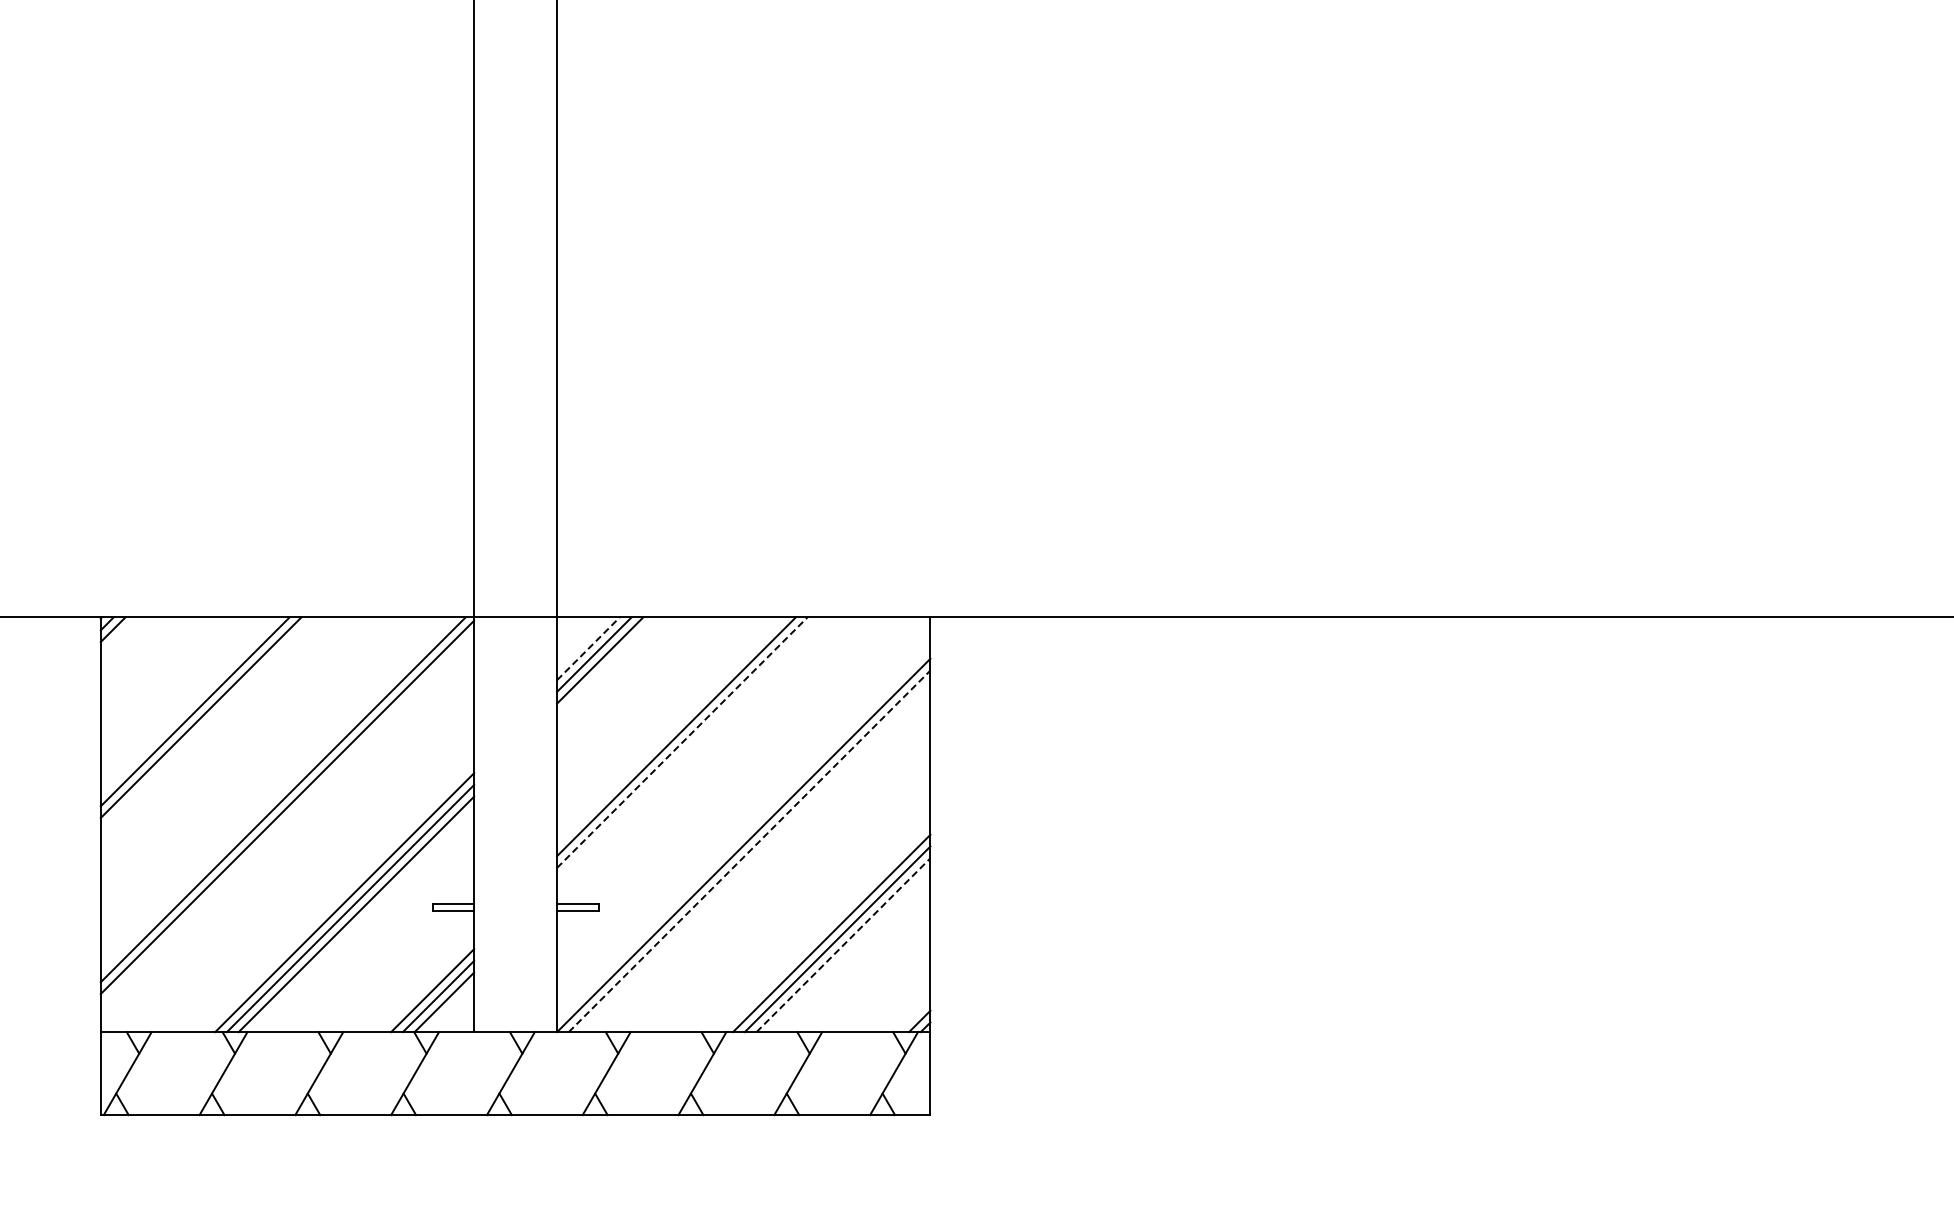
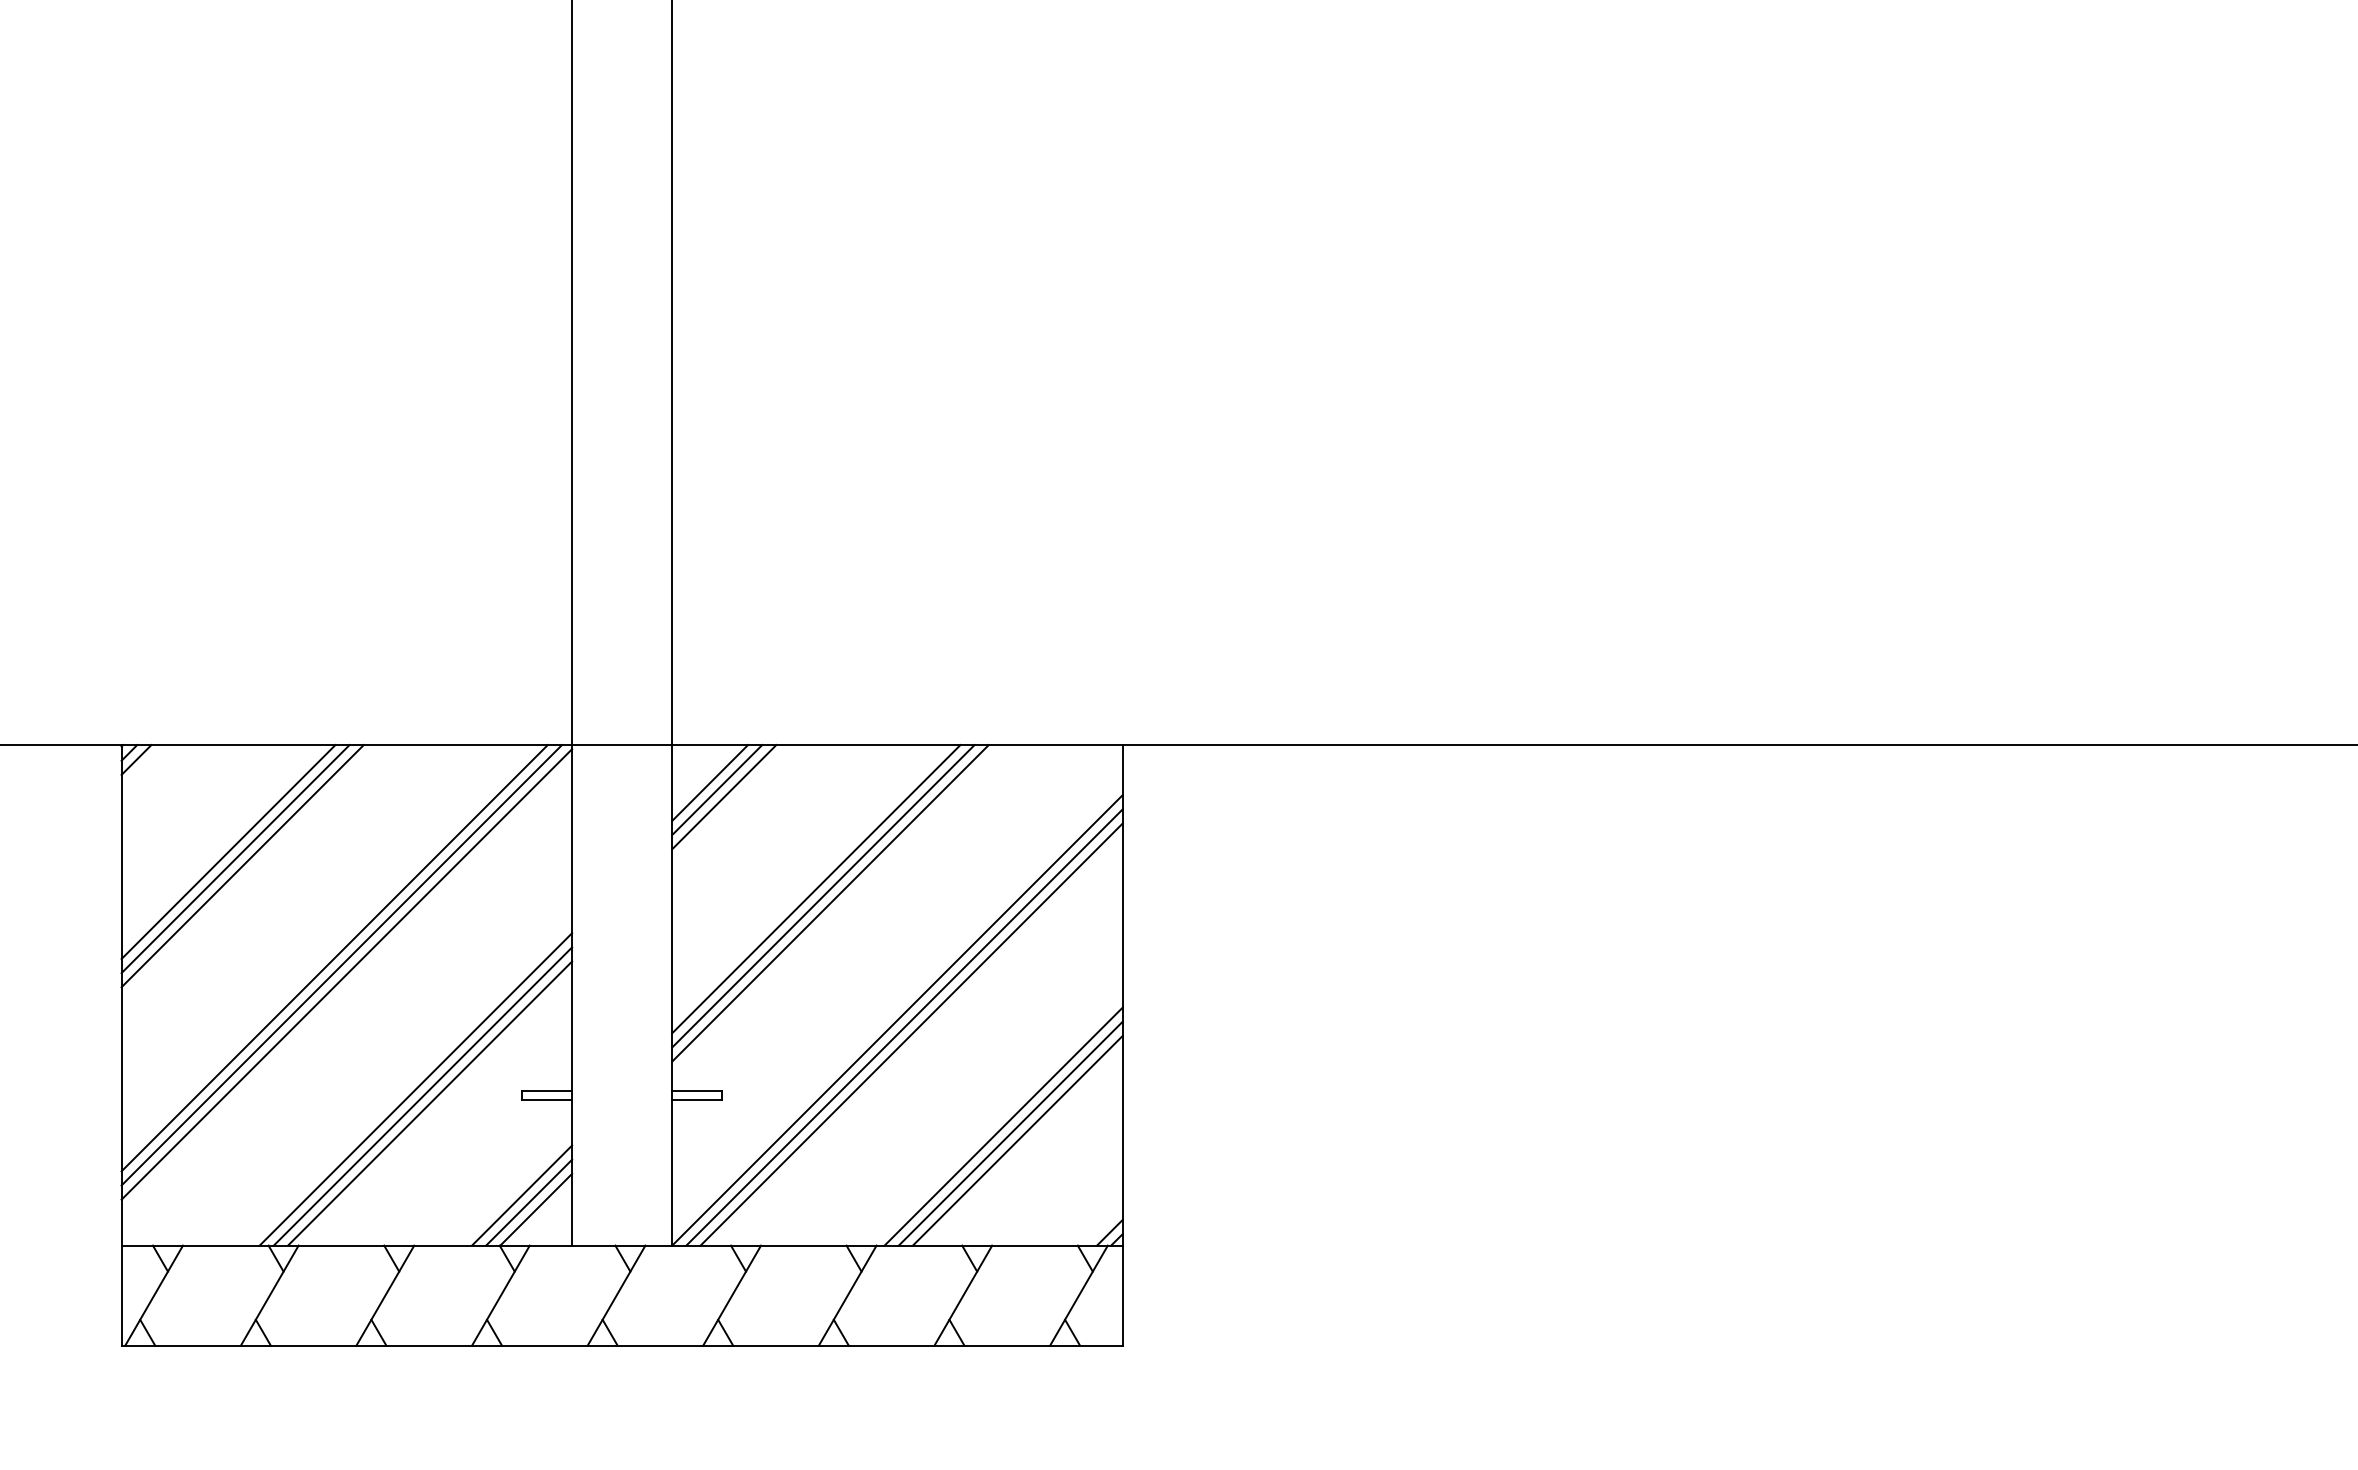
line: (588, 648) -> (710, 782), dashed -> solid
line: (189, 705) -> (228, 851), added
line: (682, 742) -> (823, 896), dashed -> solid
line: (688, 748) -> (830, 903), added
line: (276, 793) -> (333, 957), added
line: (749, 851) -> (904, 1027), dashed -> solid
line: (755, 857) -> (911, 1034), added
line: (843, 945) -> (1017, 1141), dashed -> solid

